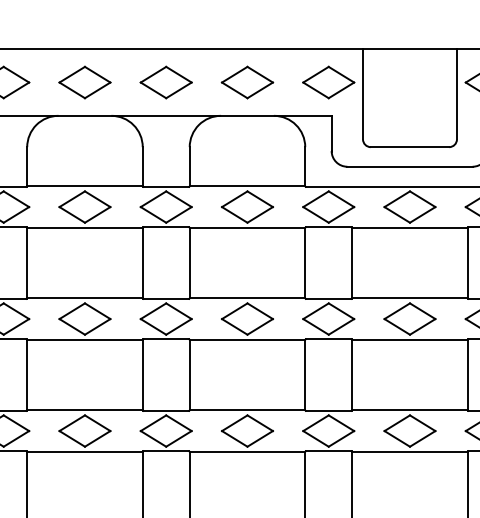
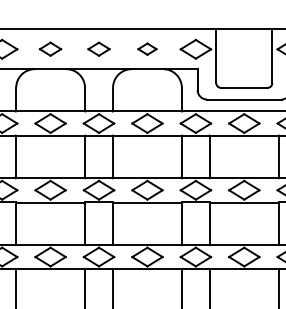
part: (84, 81) -> (50, 48), size x0.7
part: (165, 81) -> (98, 48), size x0.7
part: (247, 81) -> (147, 48), size x0.6

